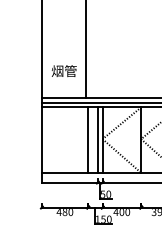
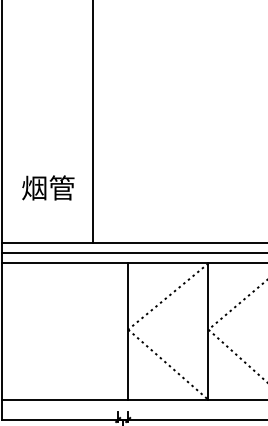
line: (88, 139) -> (98, 330), removed
line: (97, 139) -> (117, 330), removed

